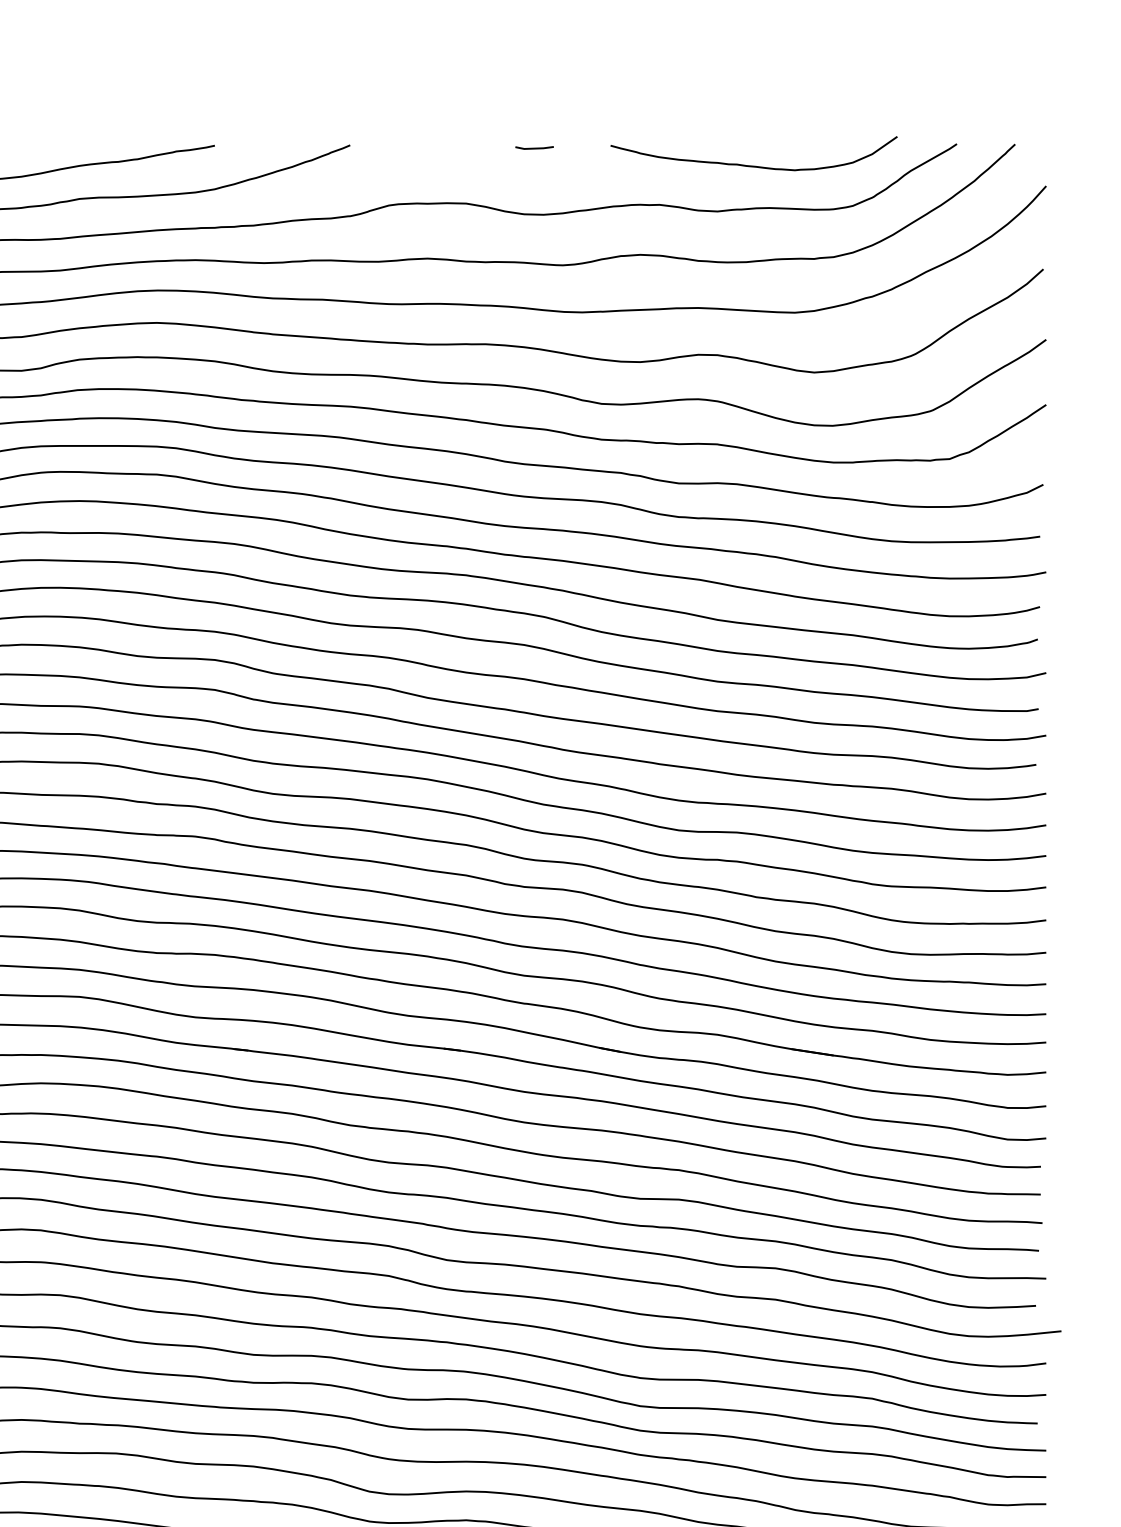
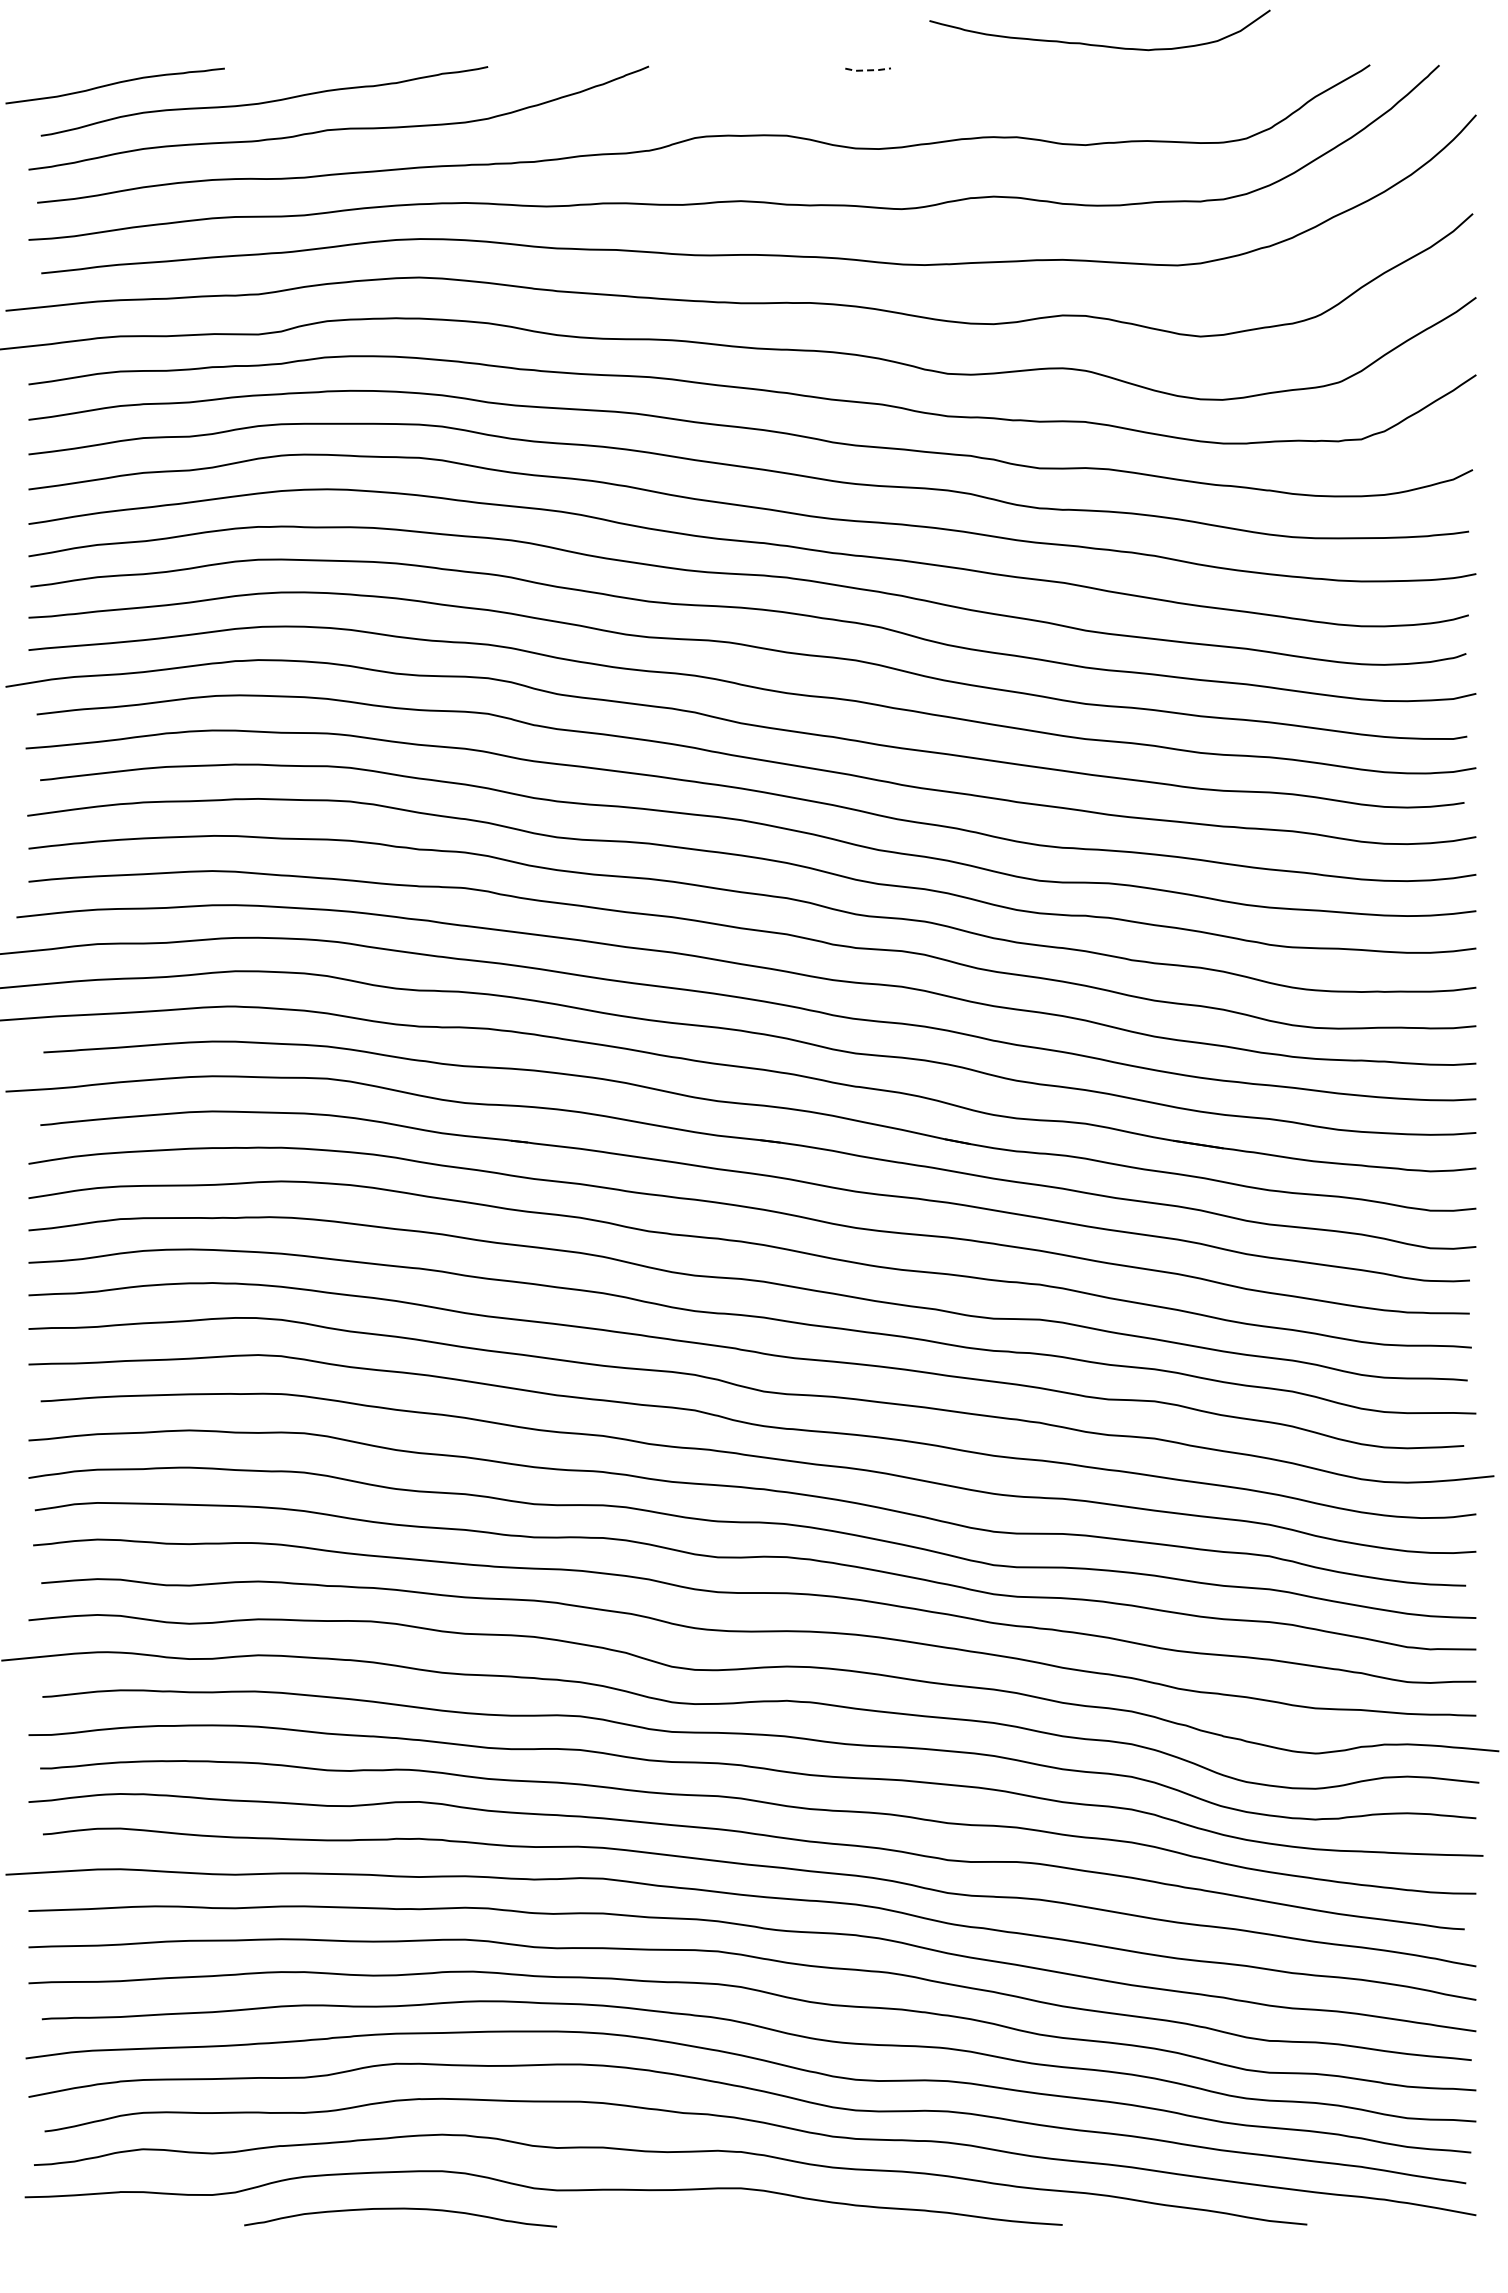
line: (534, 148) -> (868, 70), solid -> dashed
curve: (753, 165) -> (1099, 44), moved

